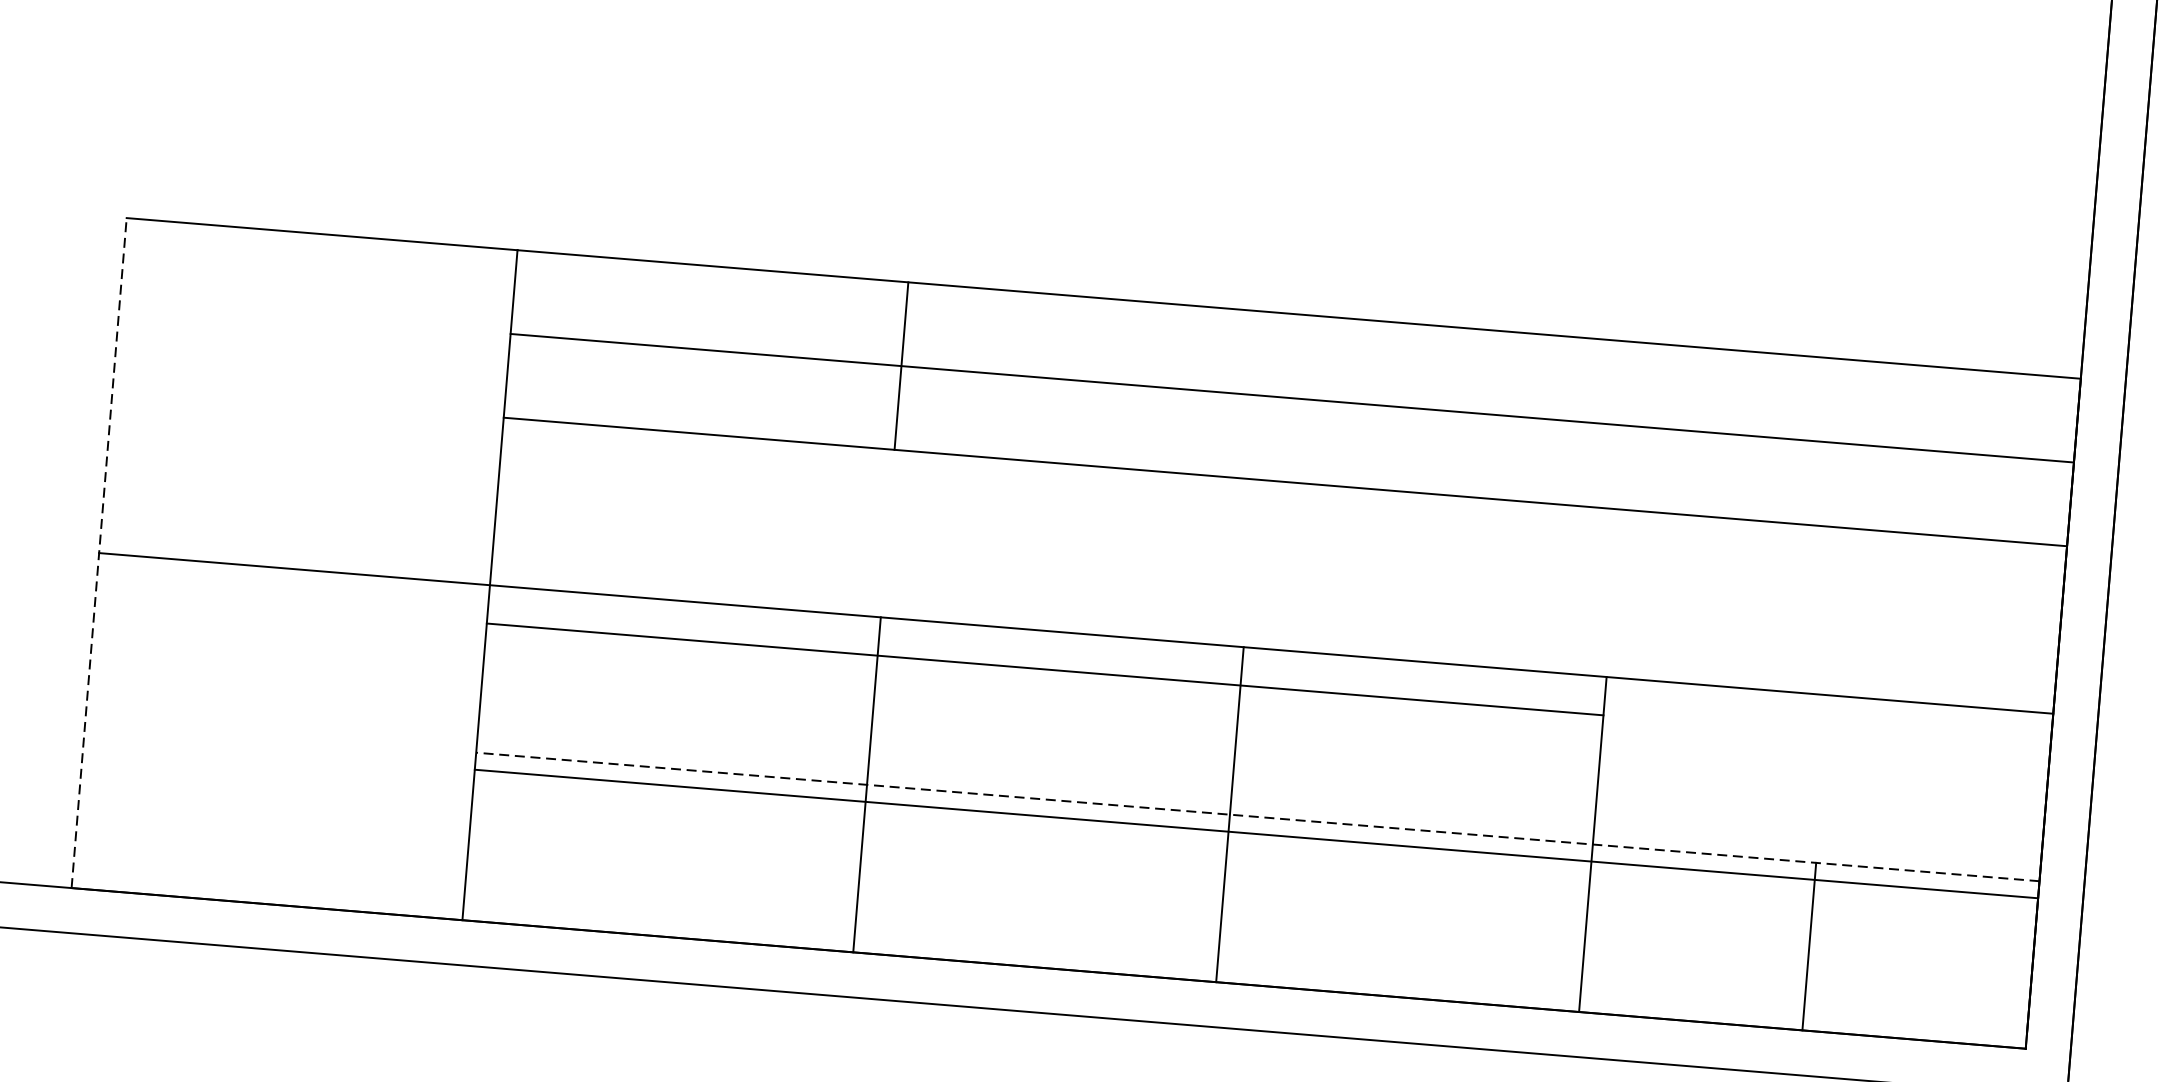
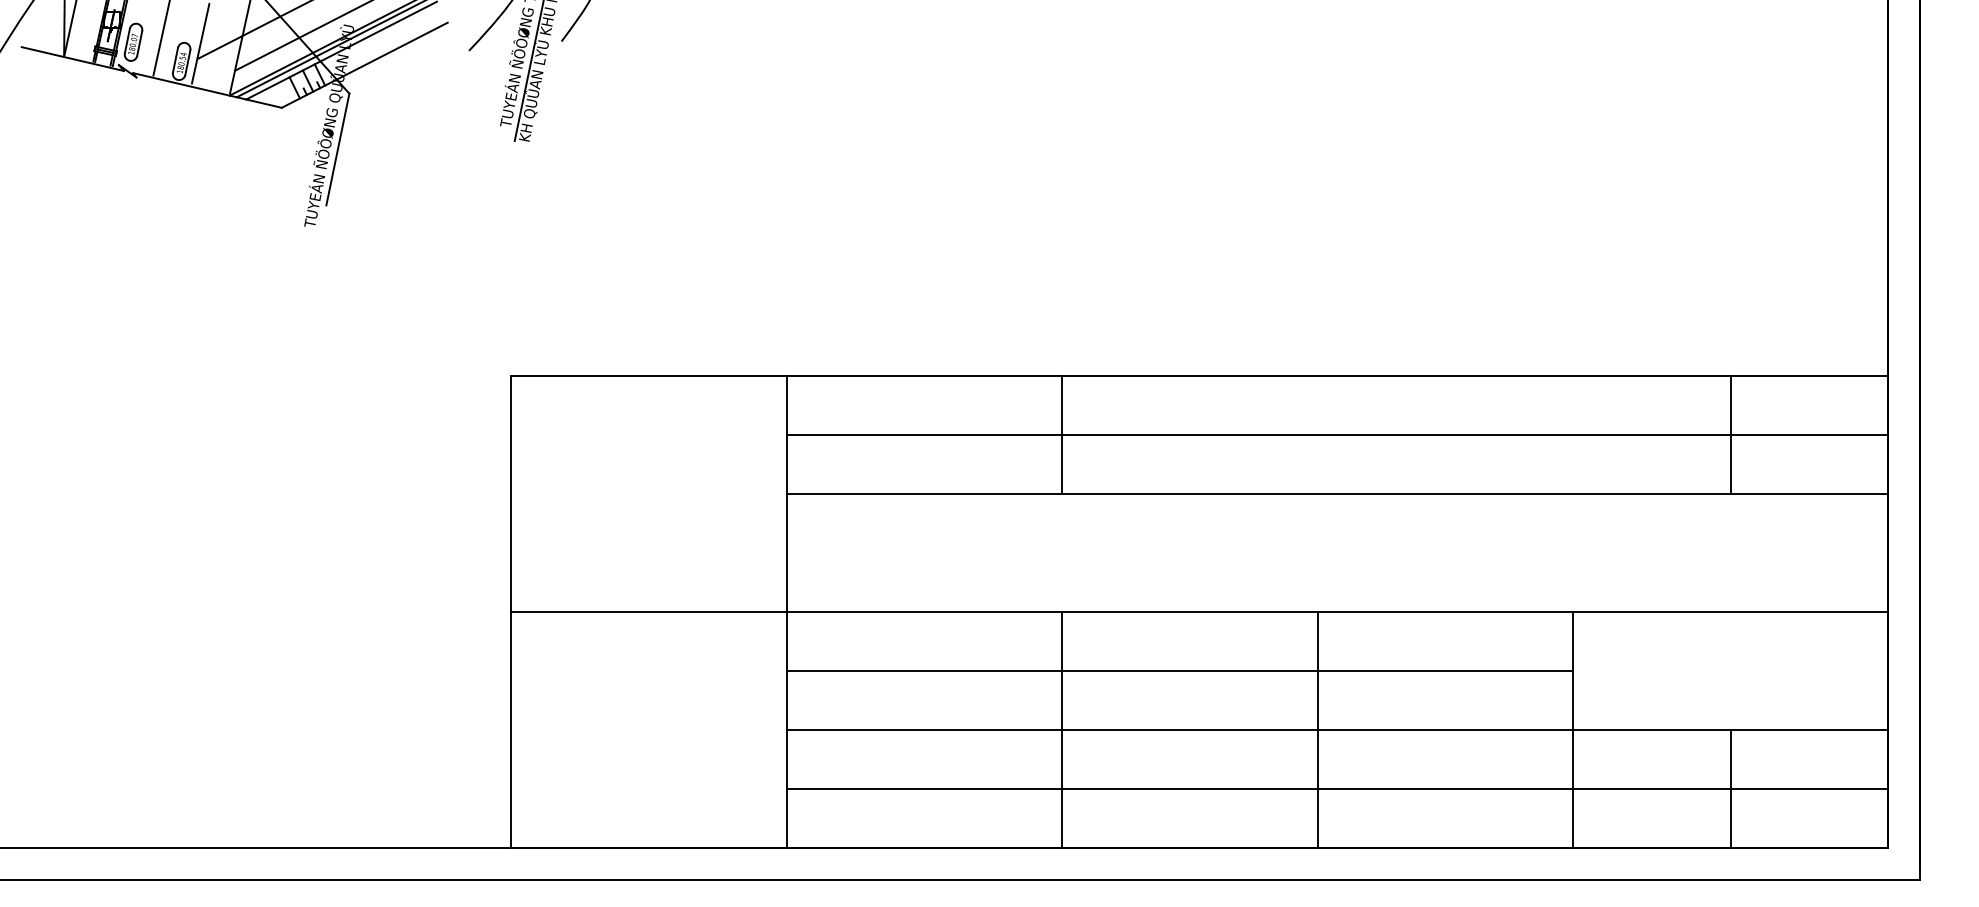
line: (1850, 444) -> (1730, 435), added
line: (99, 553) -> (511, 612), dashed -> solid
line: (1044, 669) -> (1179, 671), moved
line: (1257, 817) -> (1337, 730), dashed -> solid
line: (1256, 834) -> (1337, 789), moved

